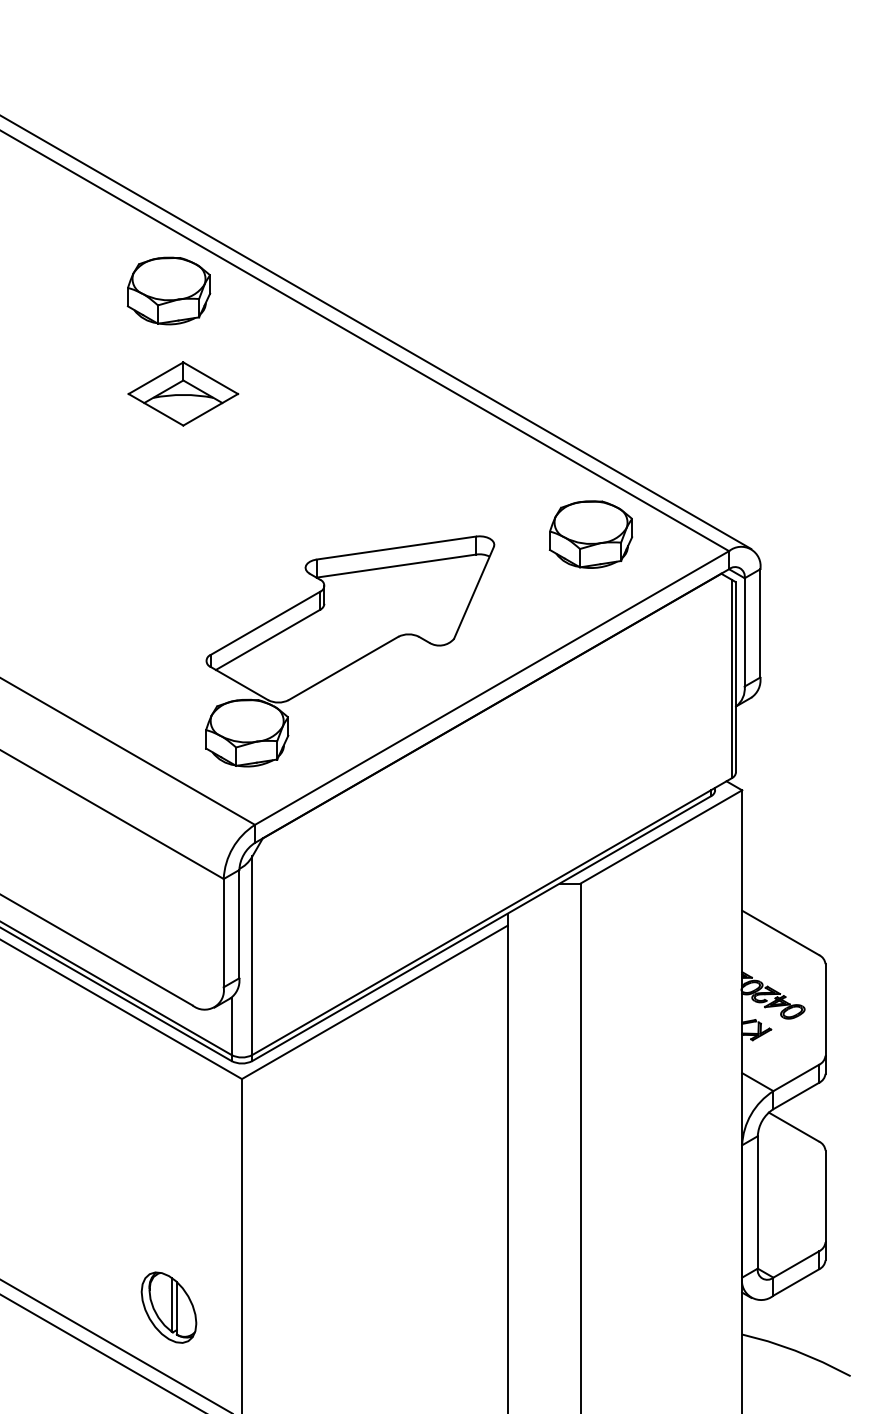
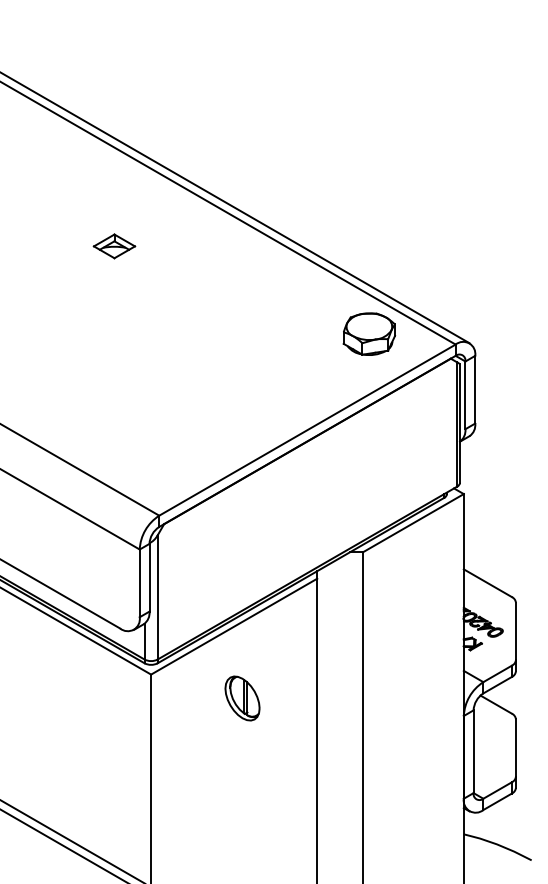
part: (168, 290) -> (105, 181), removed
part: (183, 394) -> (114, 246), size x0.6
part: (349, 651) -> (218, 407), removed
part: (168, 1307) -> (242, 698), moved

